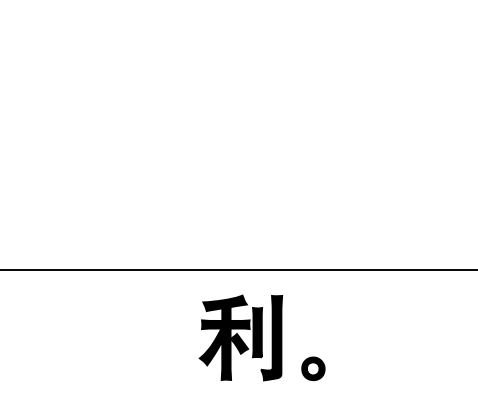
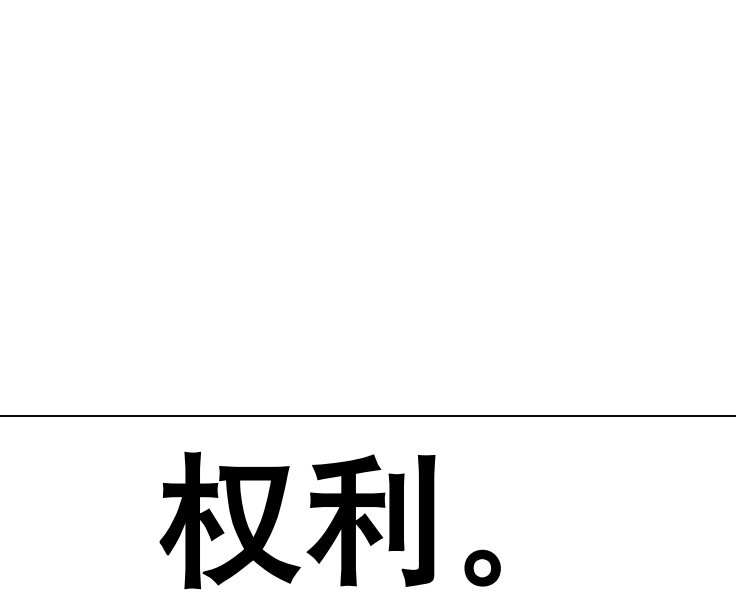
part: (149, 337) -> (230, 519), added

